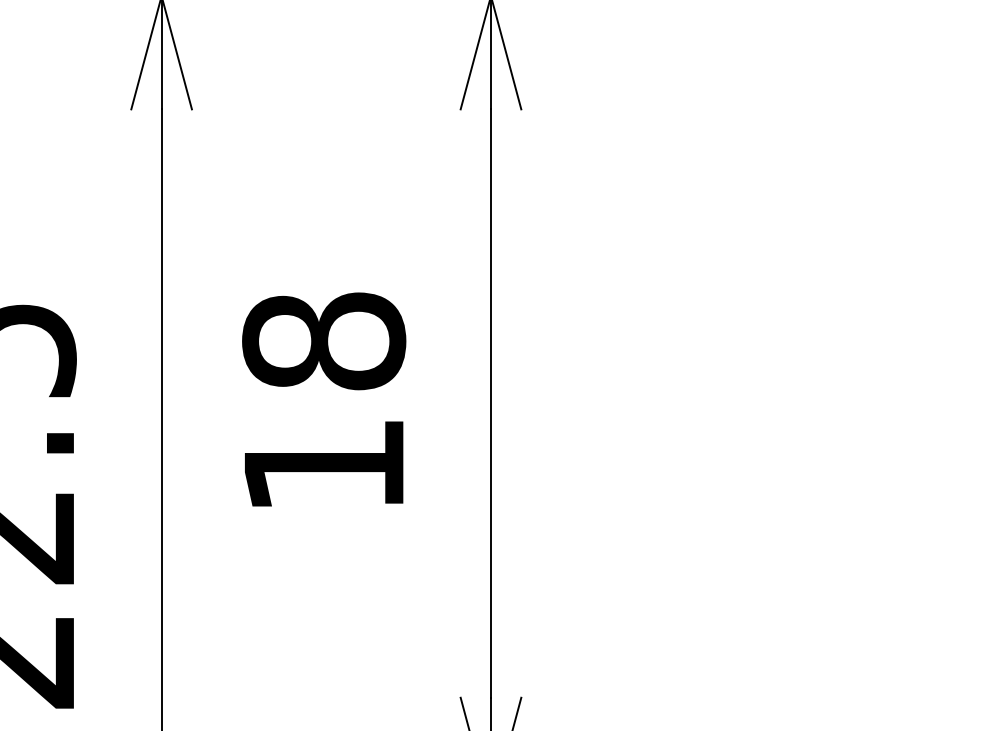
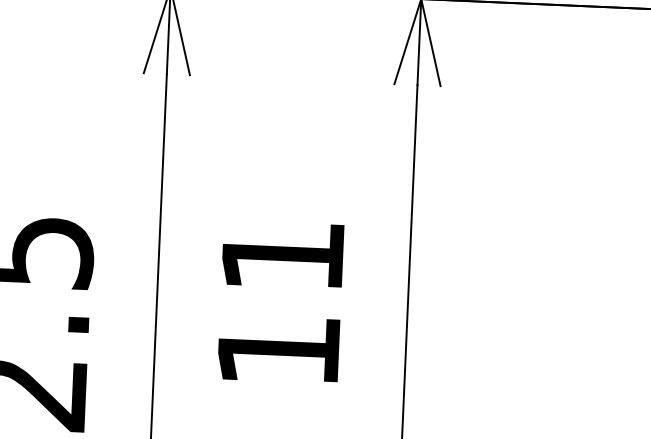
text: (324, 341) -> (283, 256), 18 -> 11

